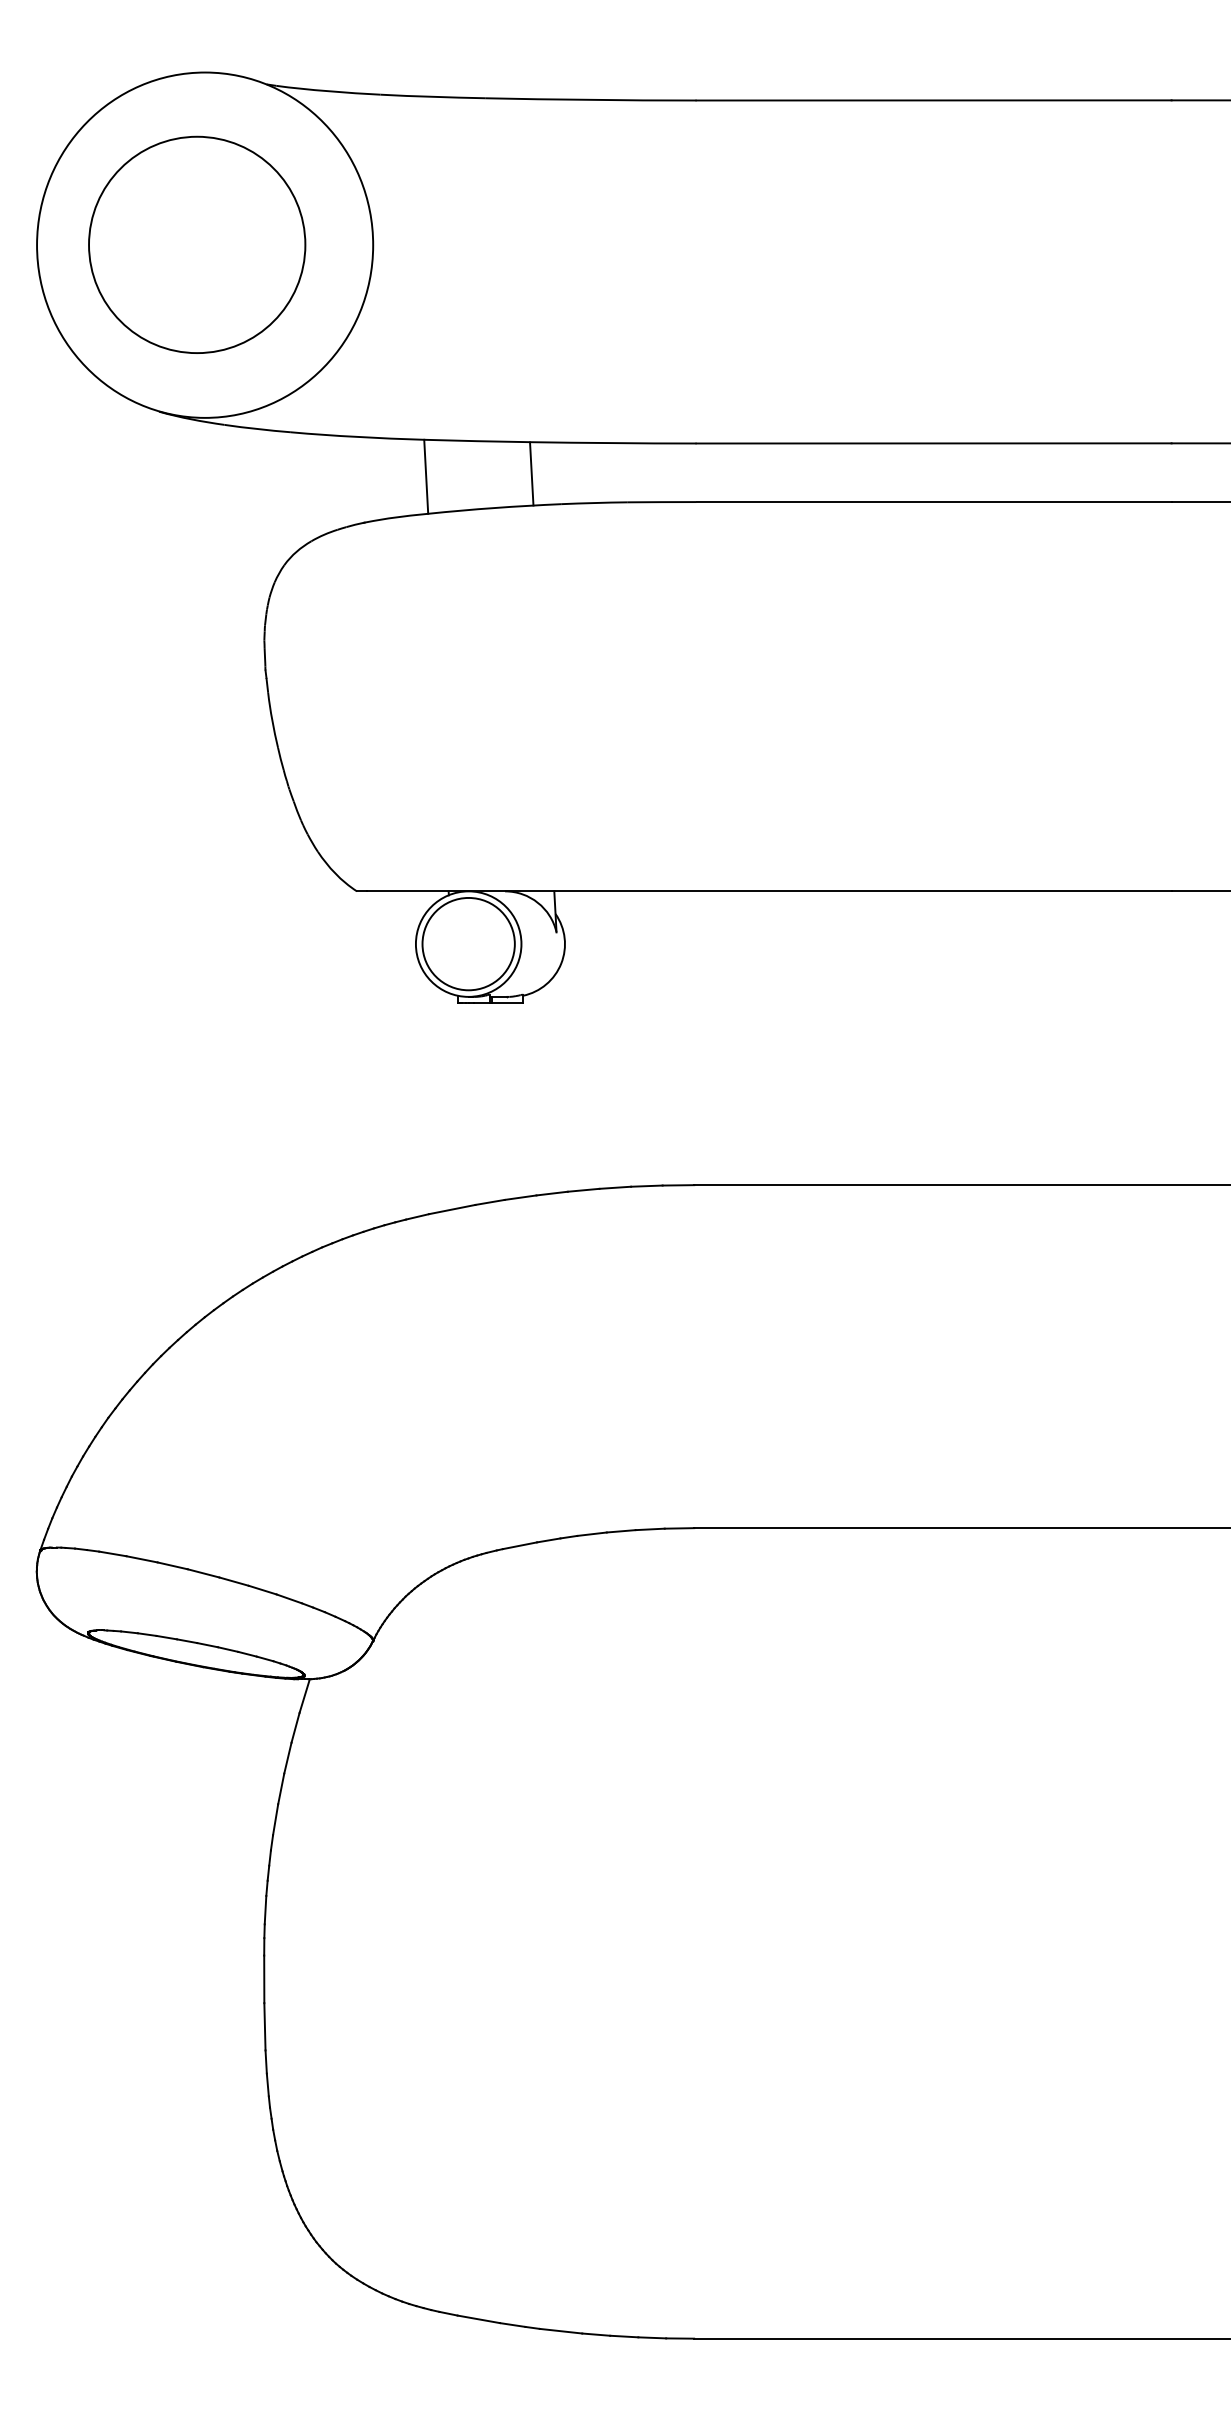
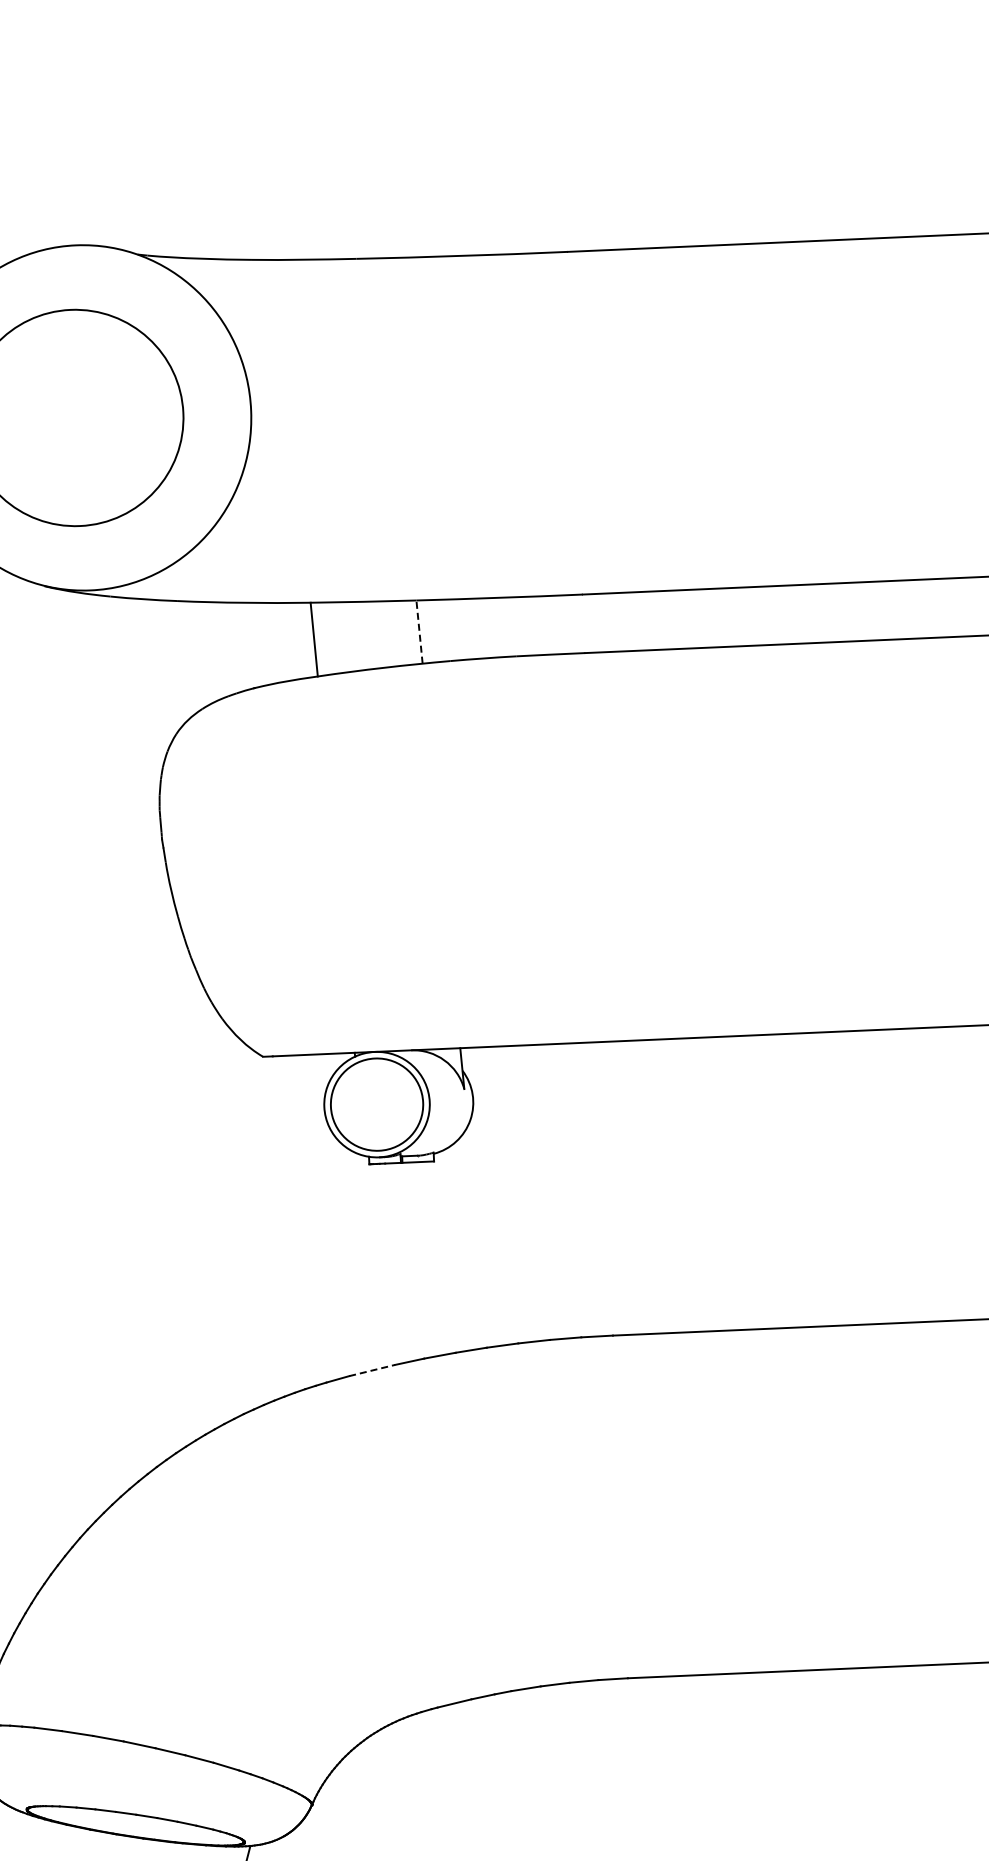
line: (531, 473) -> (419, 631), solid -> dashed
line: (452, 1209) -> (372, 1370), solid -> dashed

